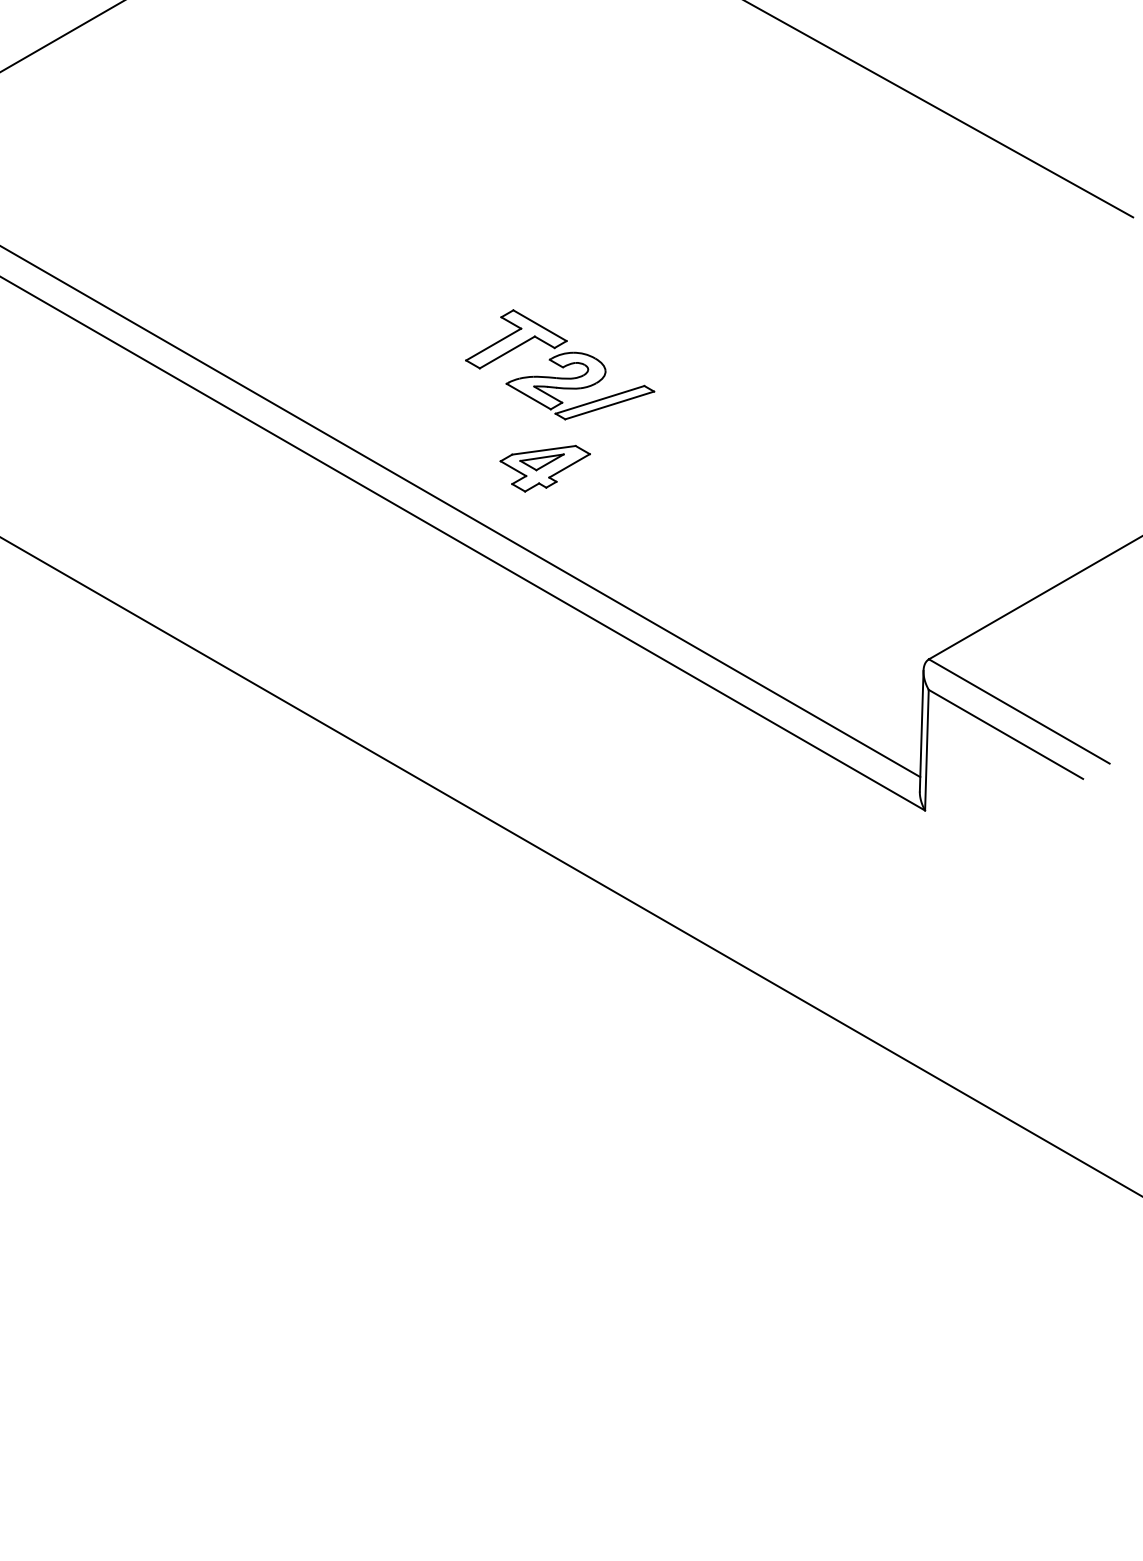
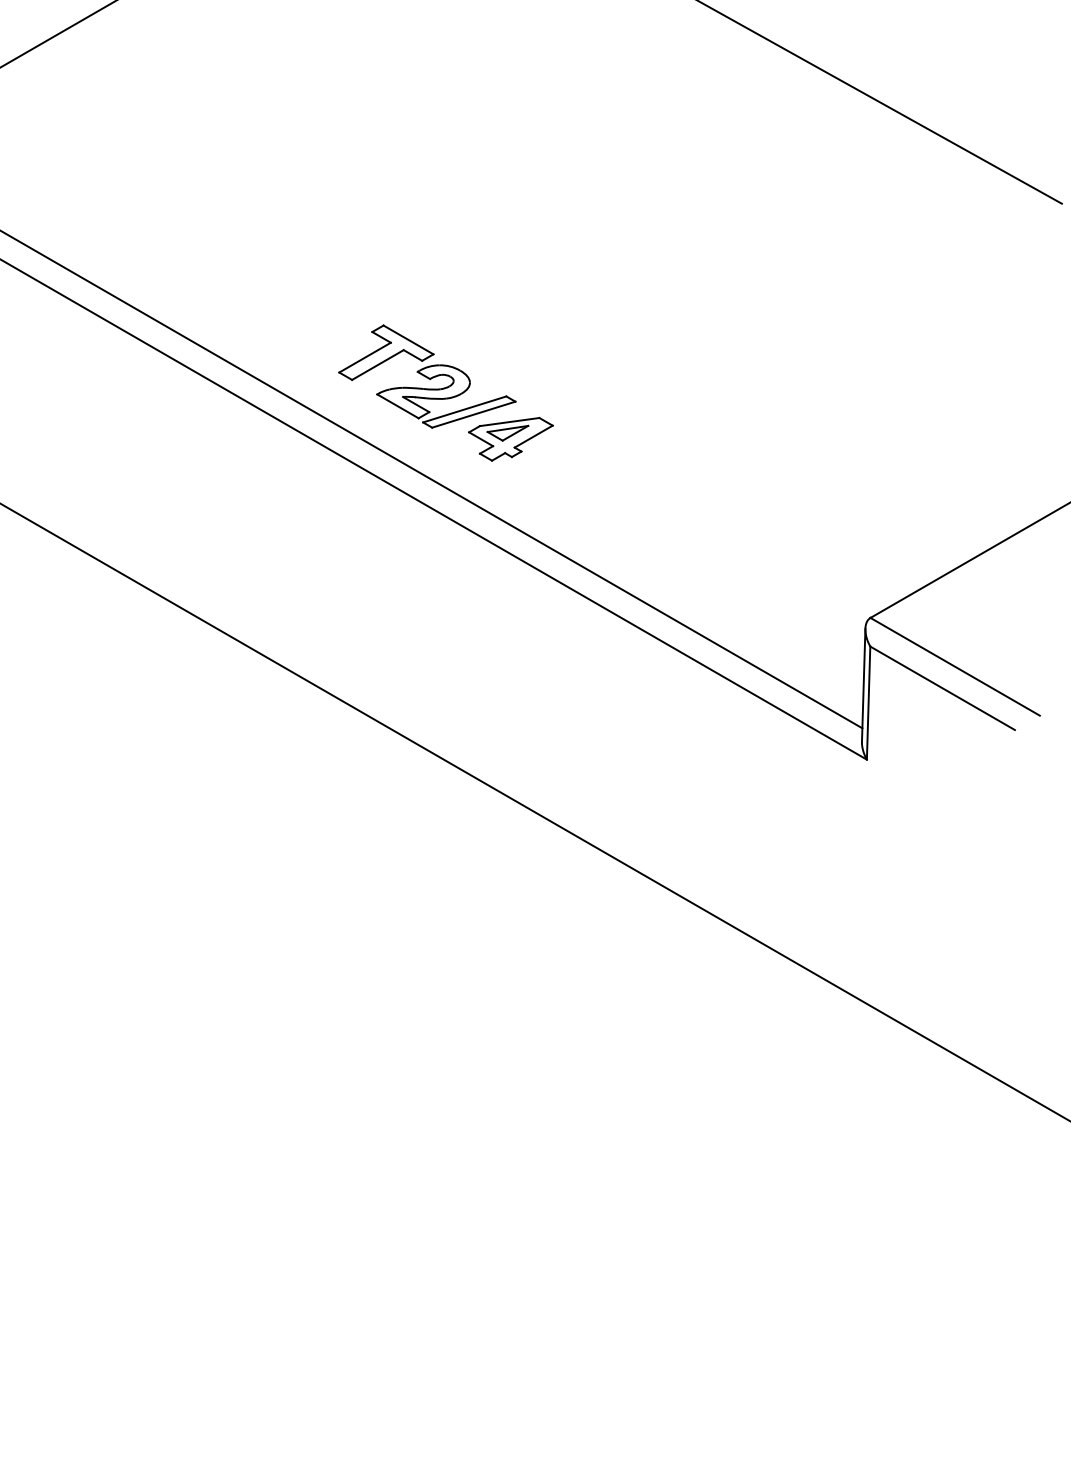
part: (560, 364) -> (427, 376), moved

